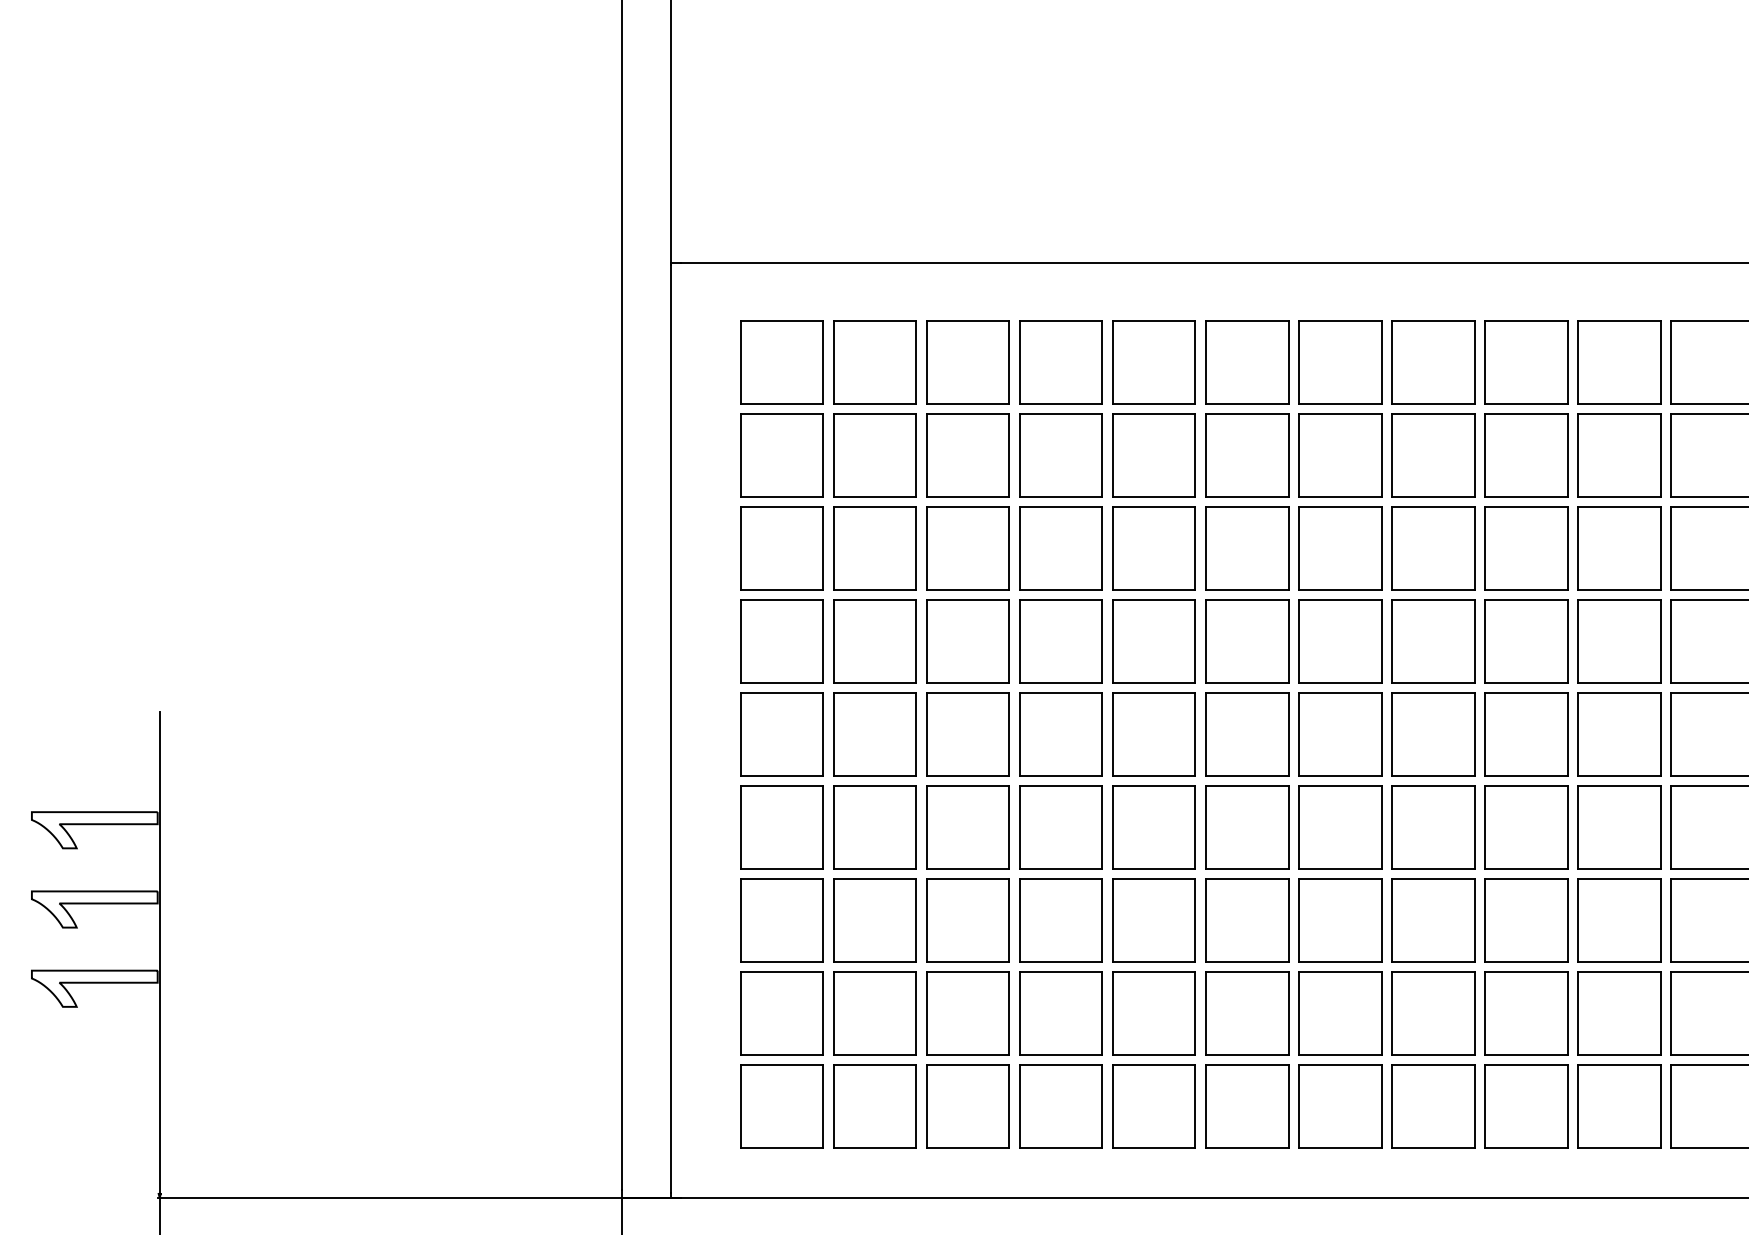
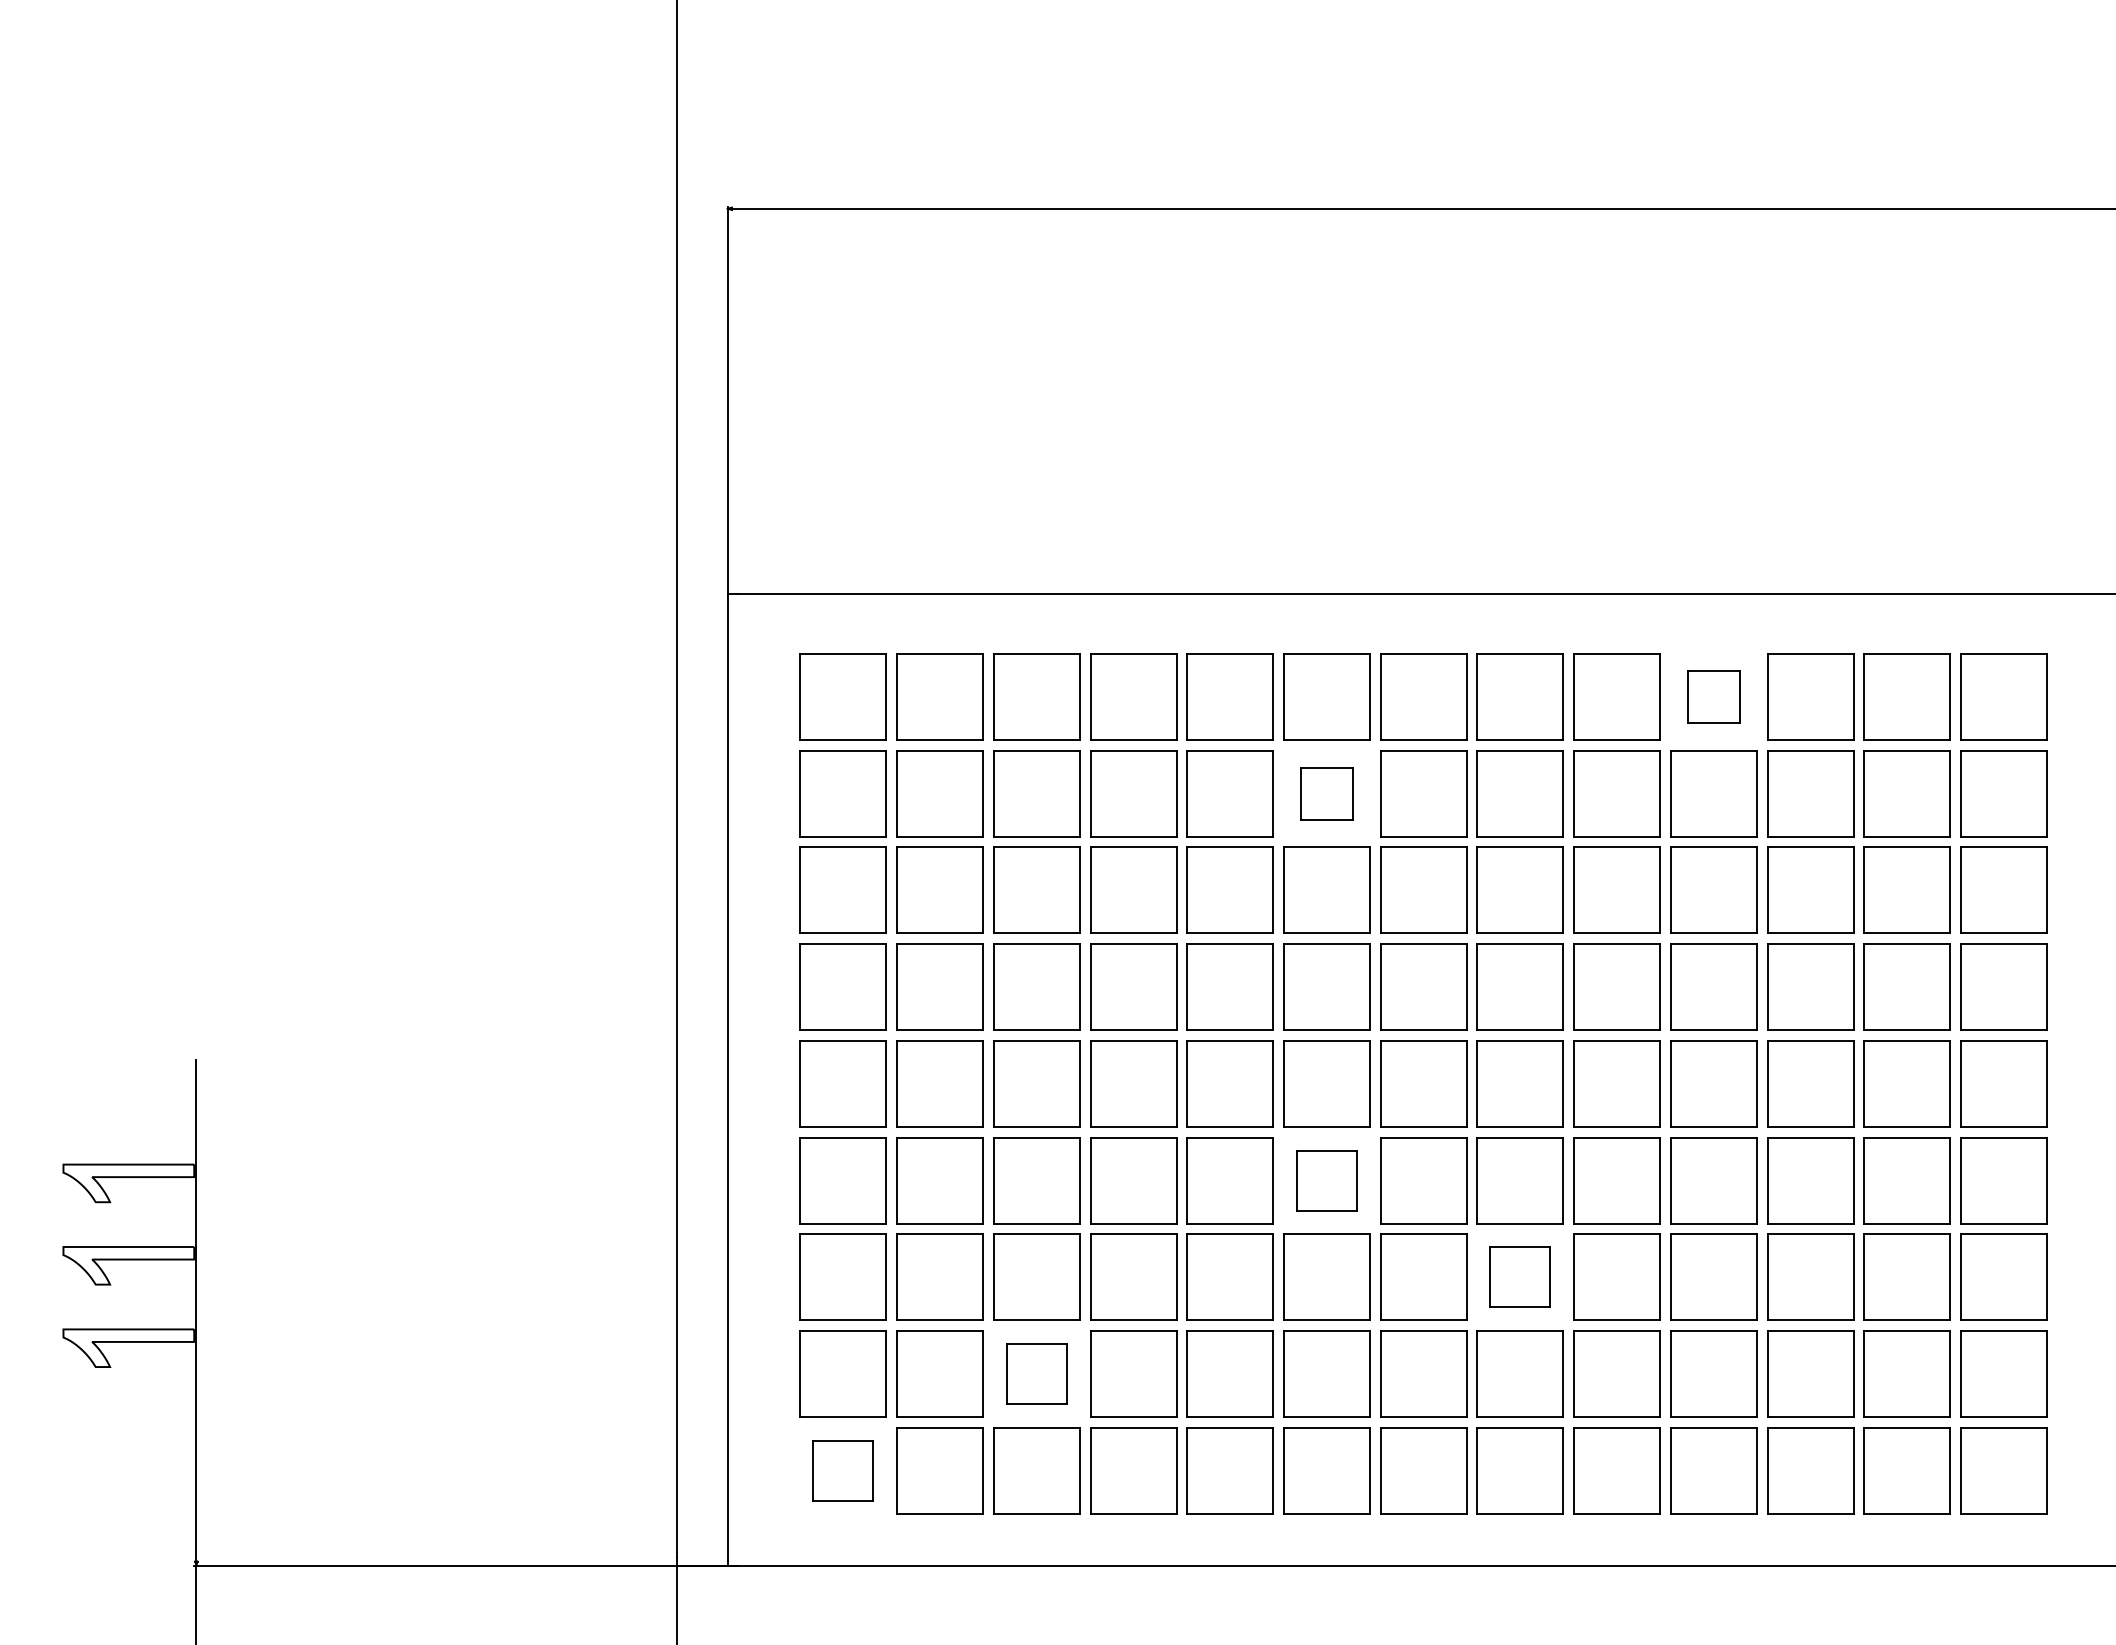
part: (1618, 361) -> (1713, 696), size x0.6
part: (1246, 455) -> (1326, 793), size x0.6
part: (1246, 827) -> (1326, 1180), size x0.7
part: (1432, 919) -> (1519, 1276), size x0.7
part: (967, 1013) -> (1036, 1373), size x0.7
part: (781, 1106) -> (842, 1470), size x0.7

